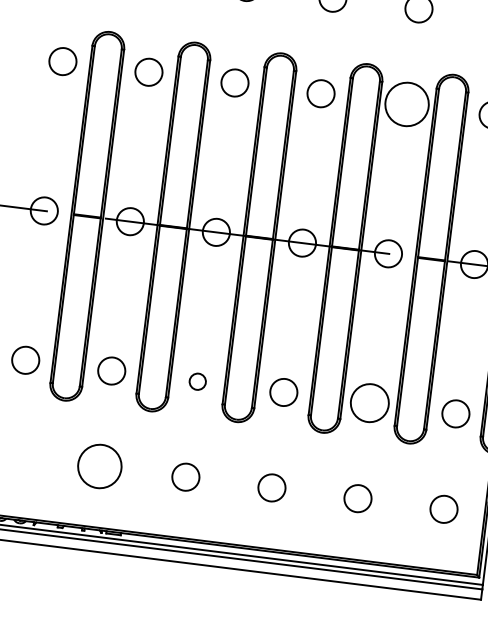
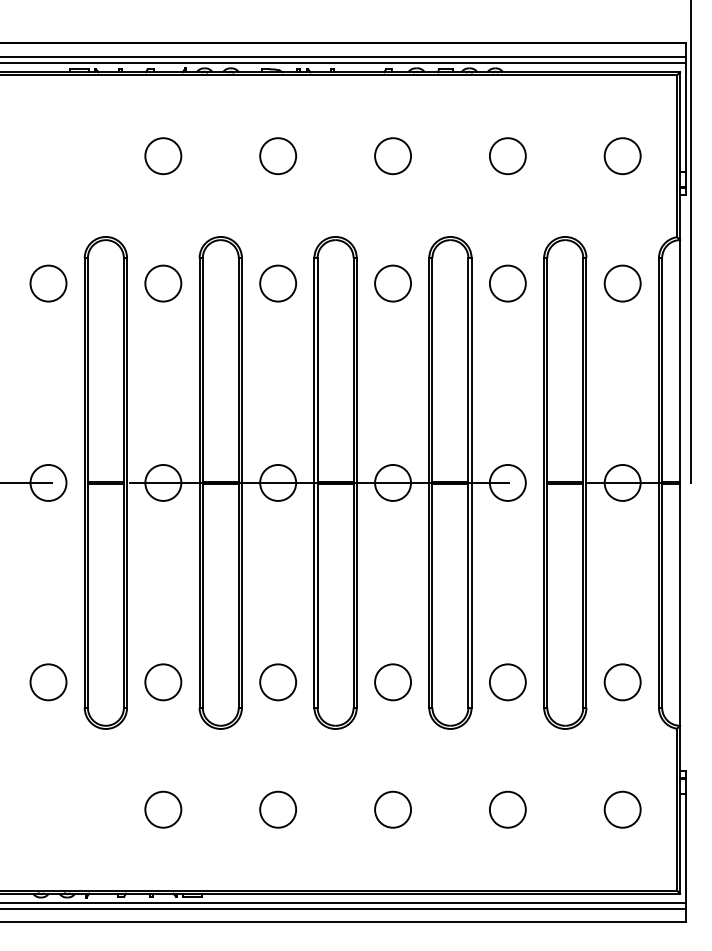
circle: (406, 104) -> (507, 283), size x0.62
circle: (198, 381) -> (278, 682), size x1.67
circle: (369, 403) -> (507, 682), size x0.71
circle: (100, 466) -> (163, 809), size x0.62

